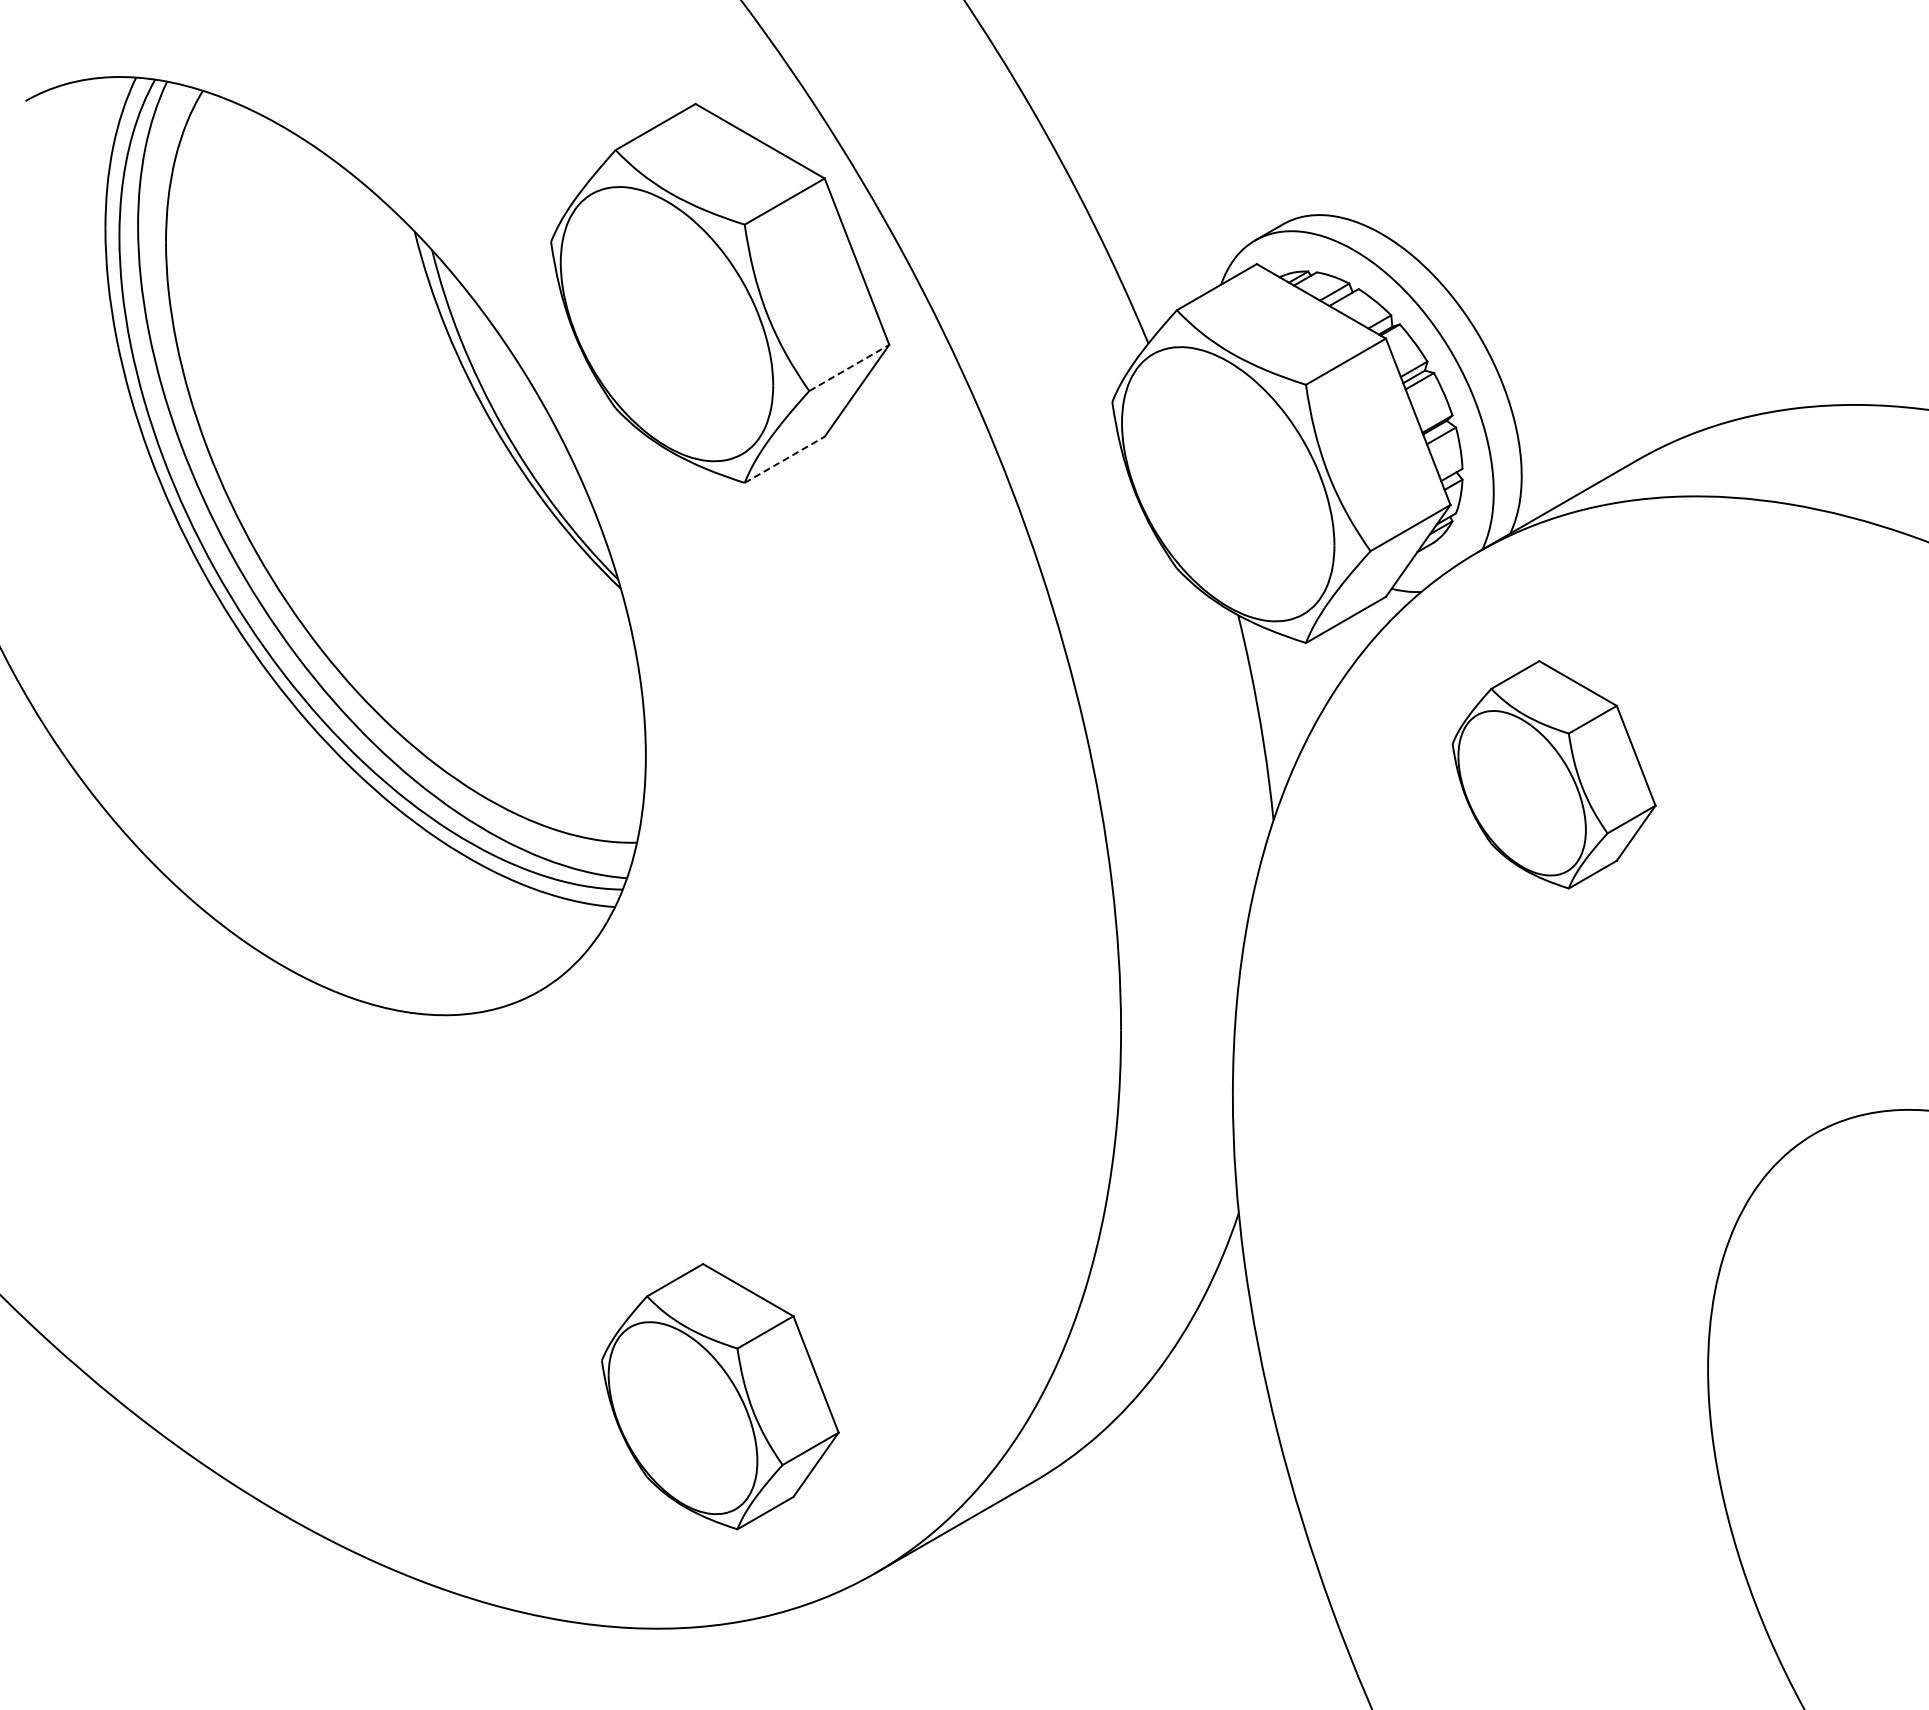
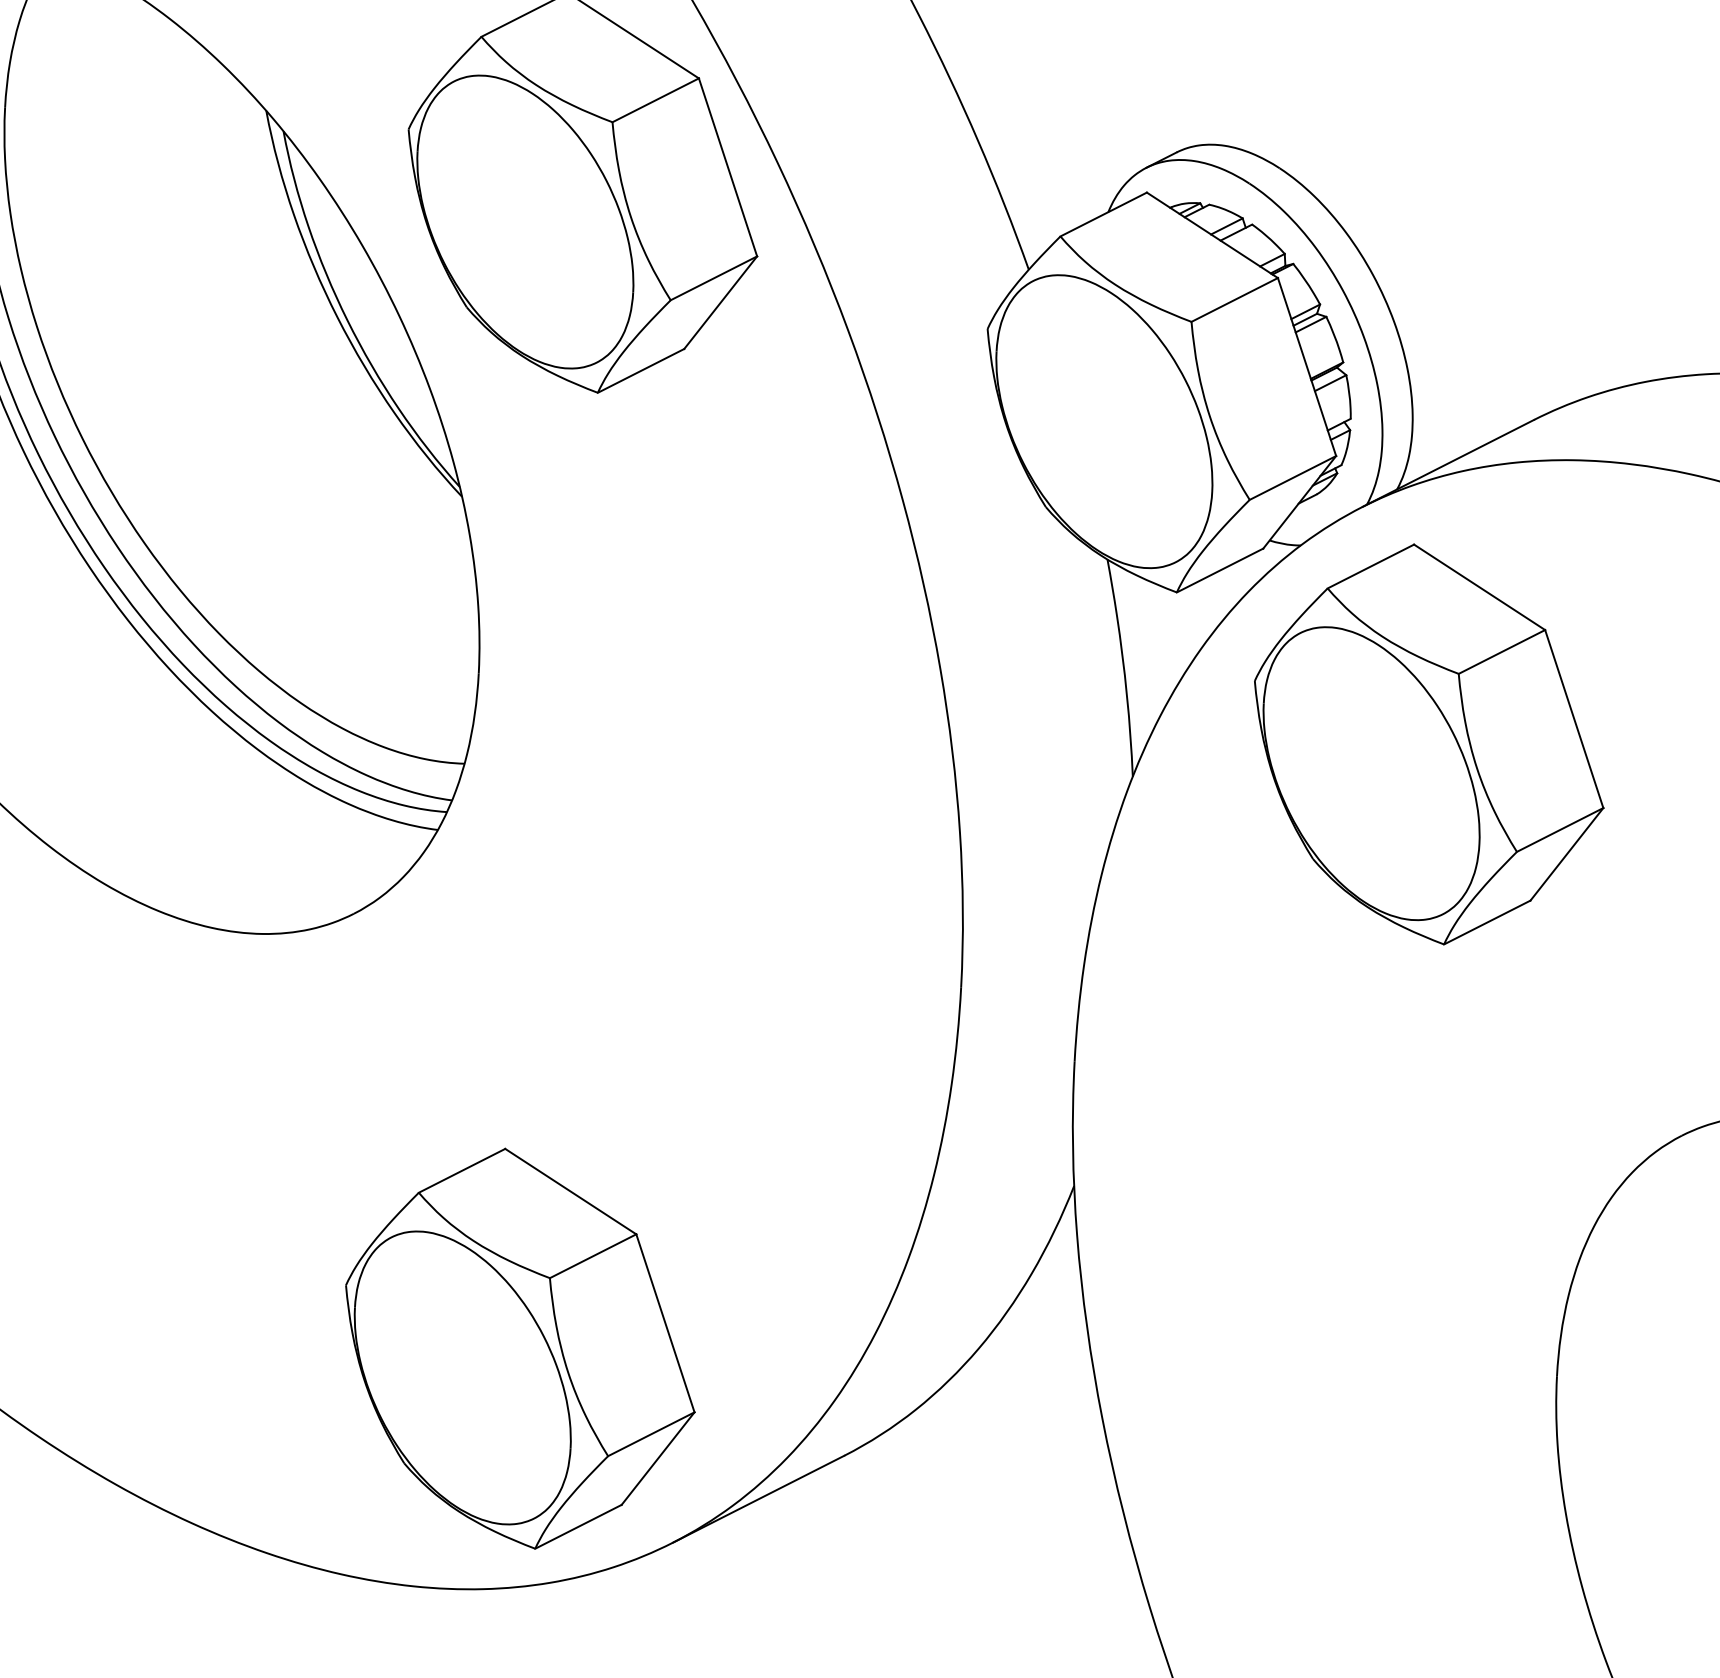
line: (849, 367) -> (714, 277), dashed -> solid
line: (785, 459) -> (641, 370), dashed -> solid
part: (1554, 774) -> (1429, 744), size x1.67
part: (720, 1396) -> (520, 1348), size x1.43

